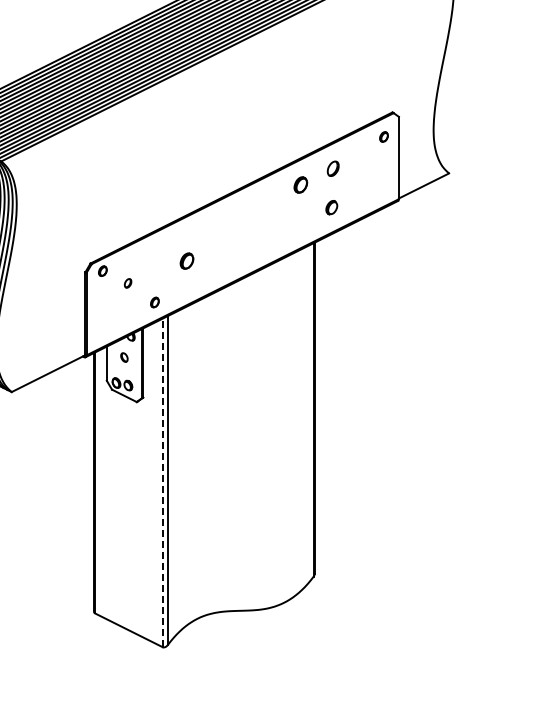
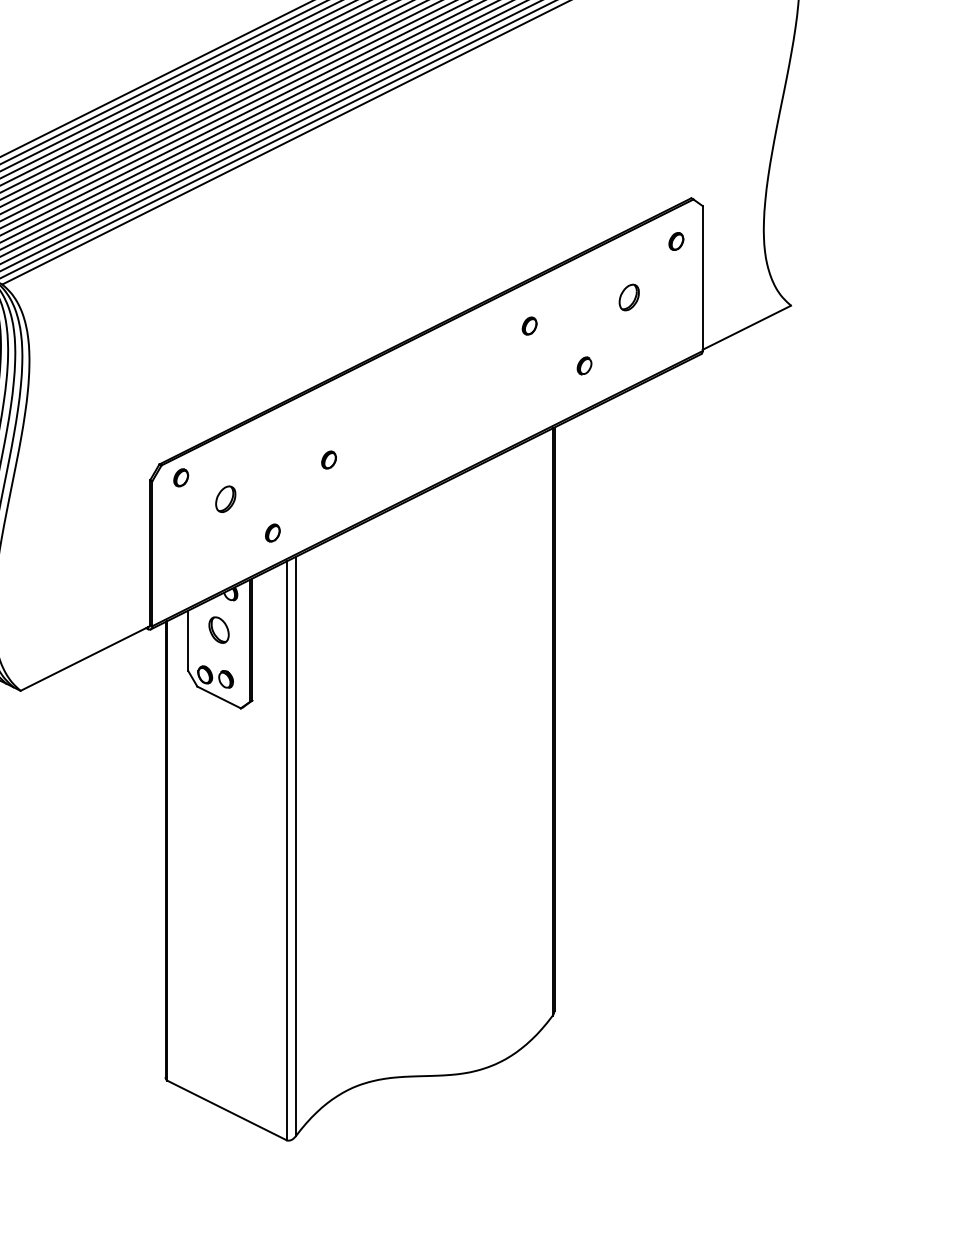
part: (332, 168) -> (627, 297), moved
part: (300, 184) -> (529, 325), size x0.62
part: (331, 207) -> (583, 365), size x0.71
part: (186, 260) -> (328, 459), size x0.62
part: (127, 283) -> (224, 499), size x1.67
part: (124, 357) -> (219, 629), size x1.67
line: (162, 482) -> (286, 850), dashed -> solid

